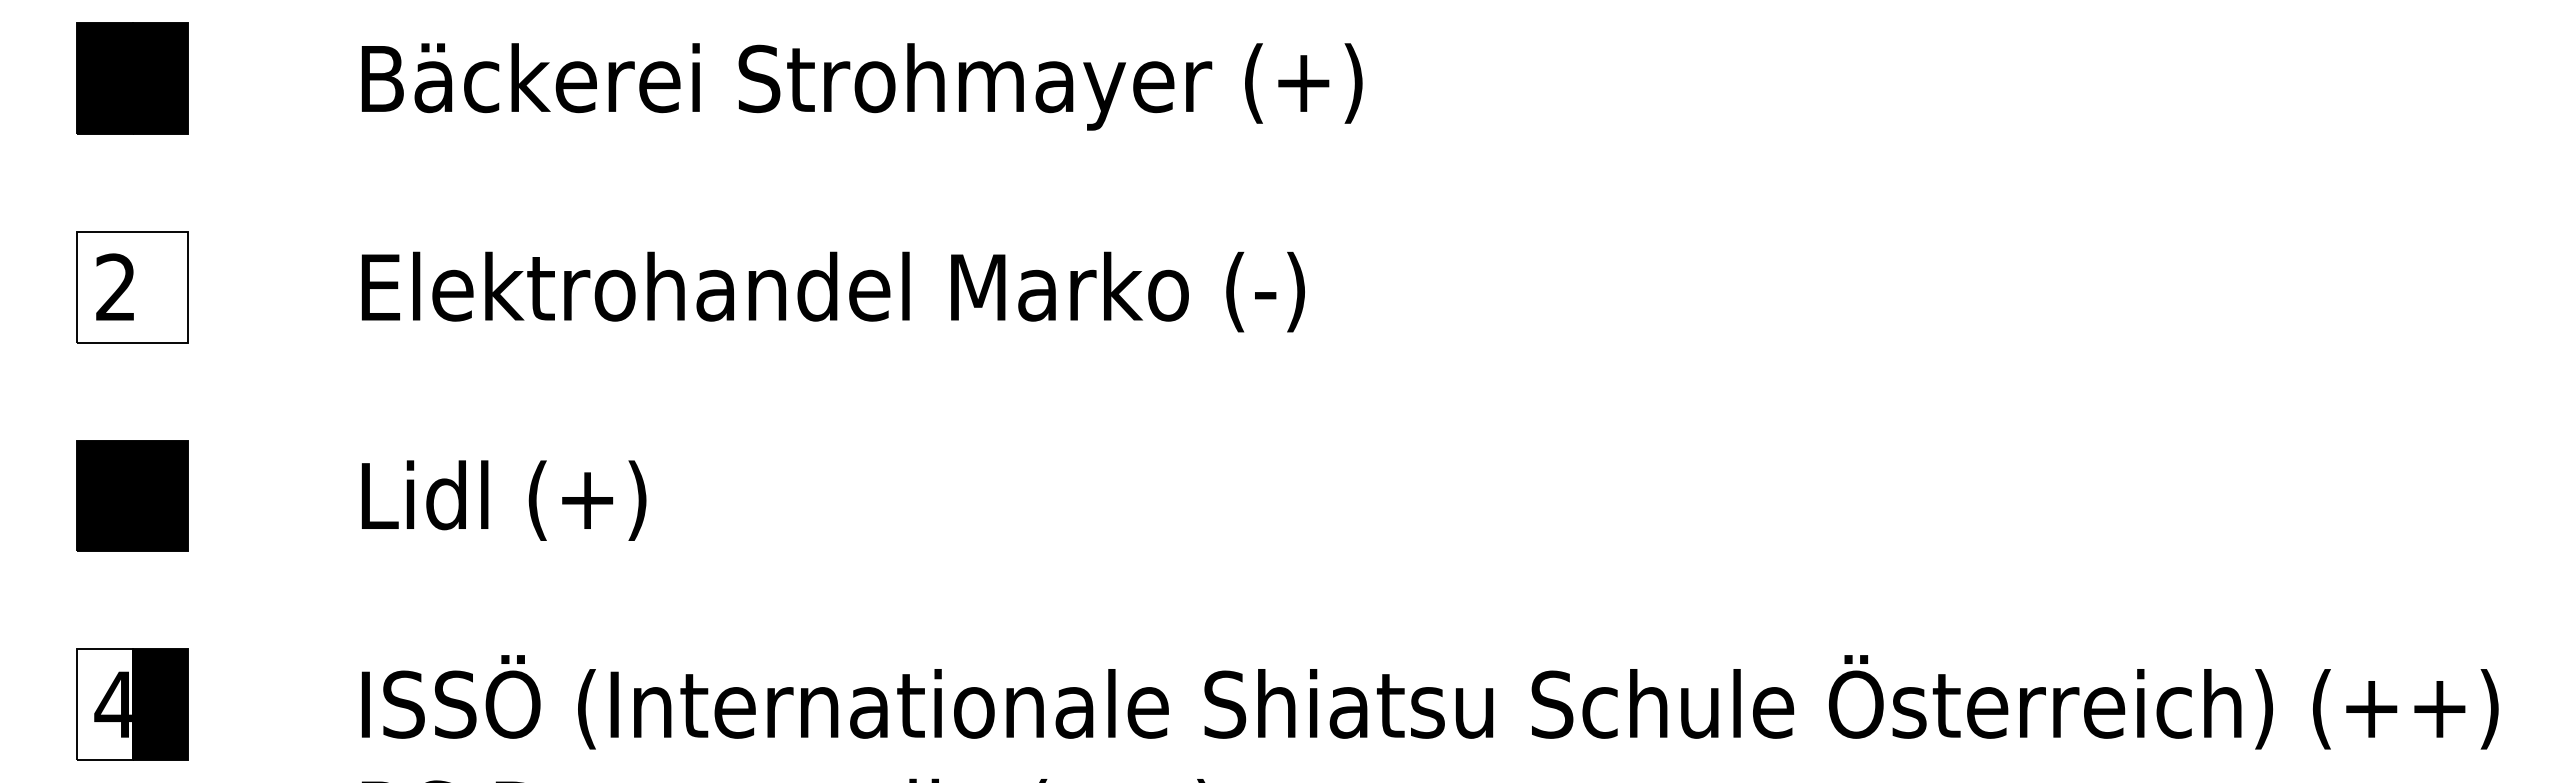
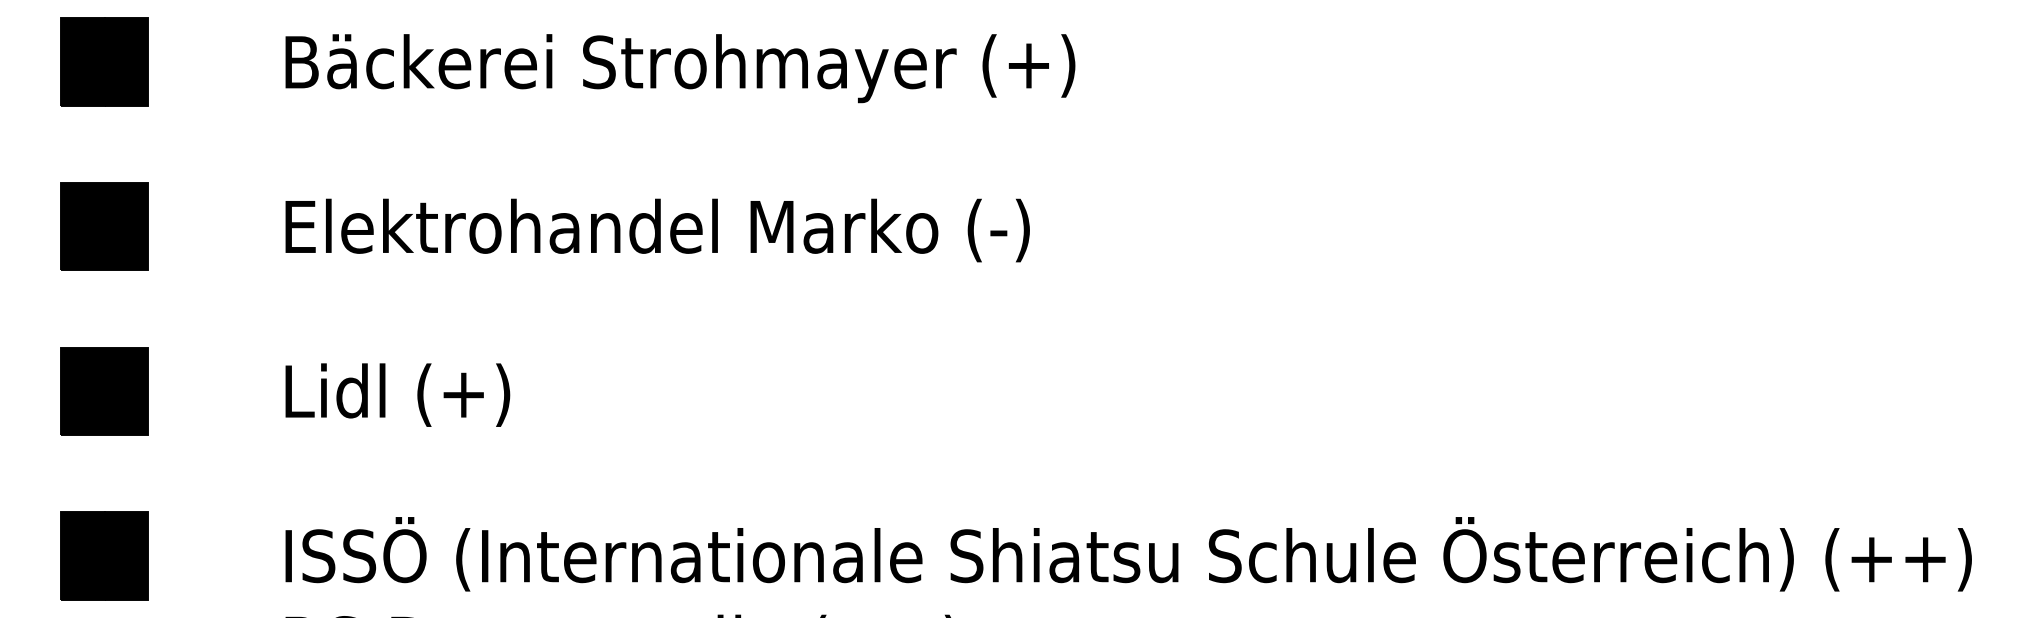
fill: (132, 286) -> (104, 226), added
fill: (104, 704) -> (82, 556), added

